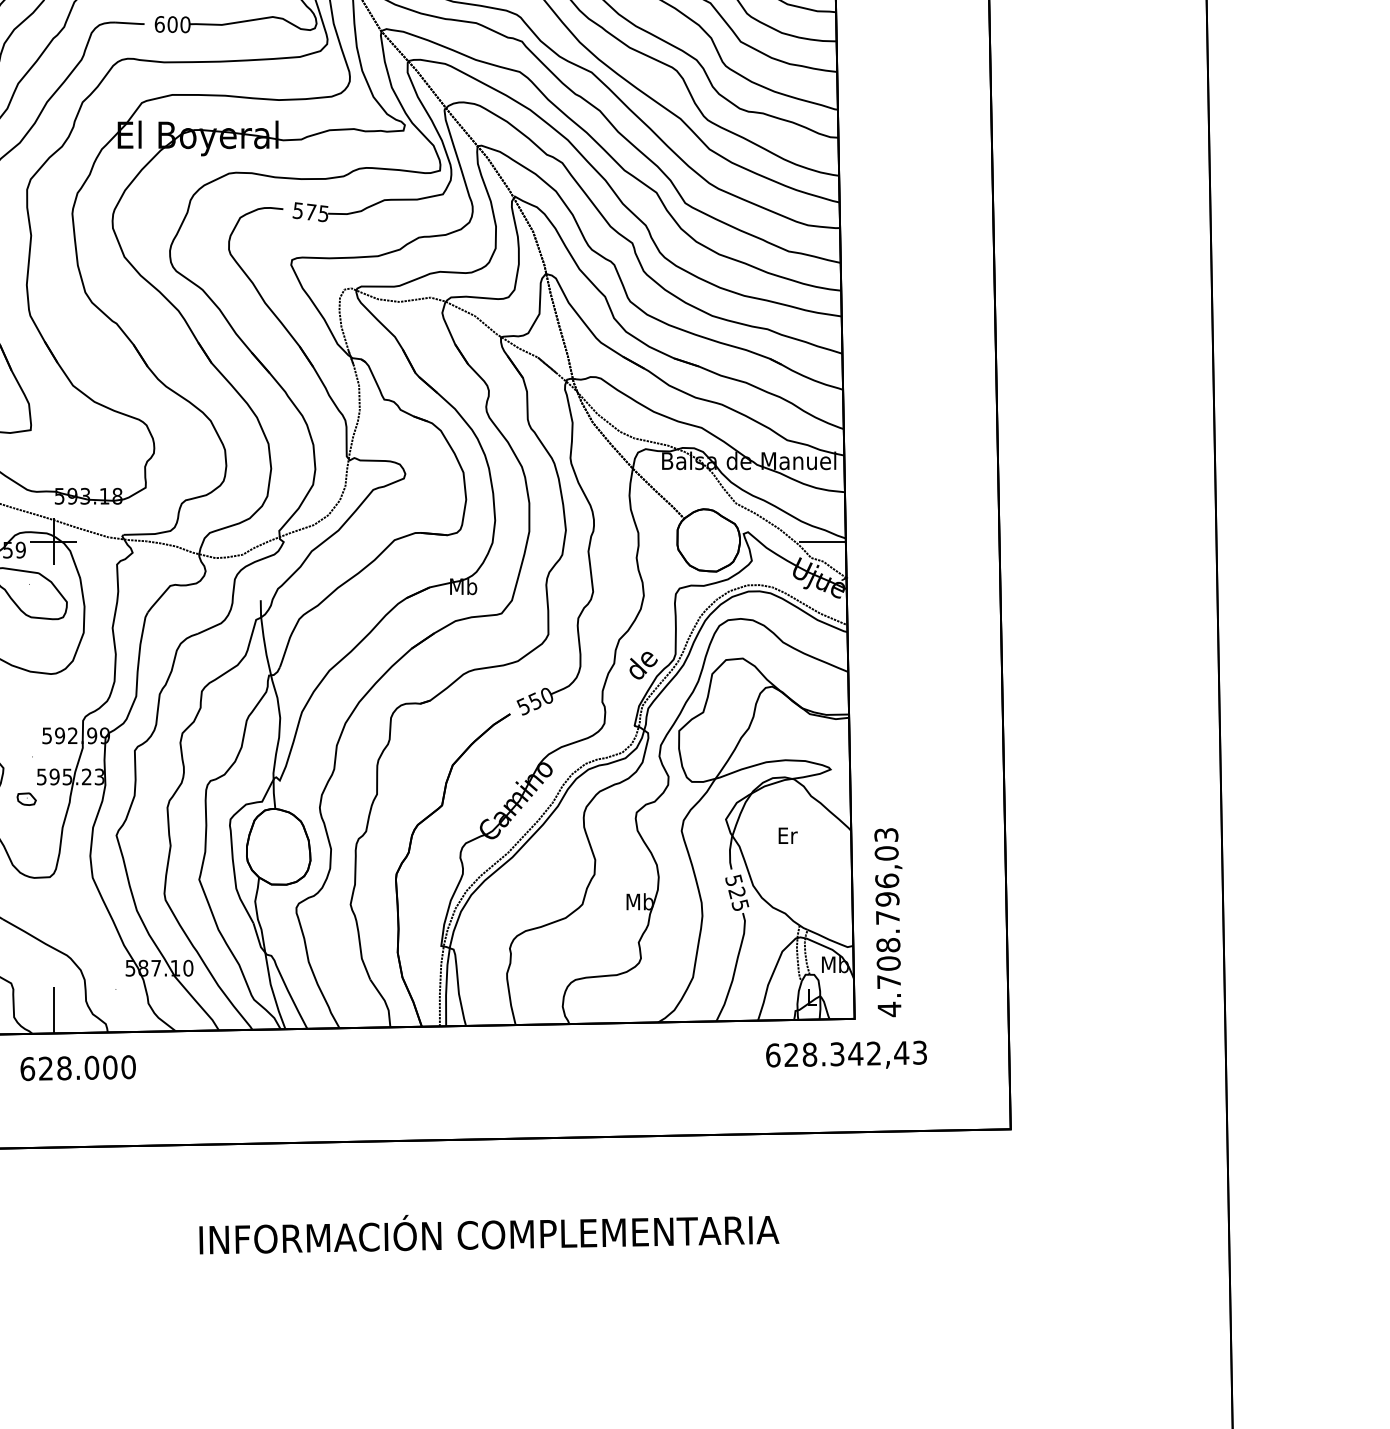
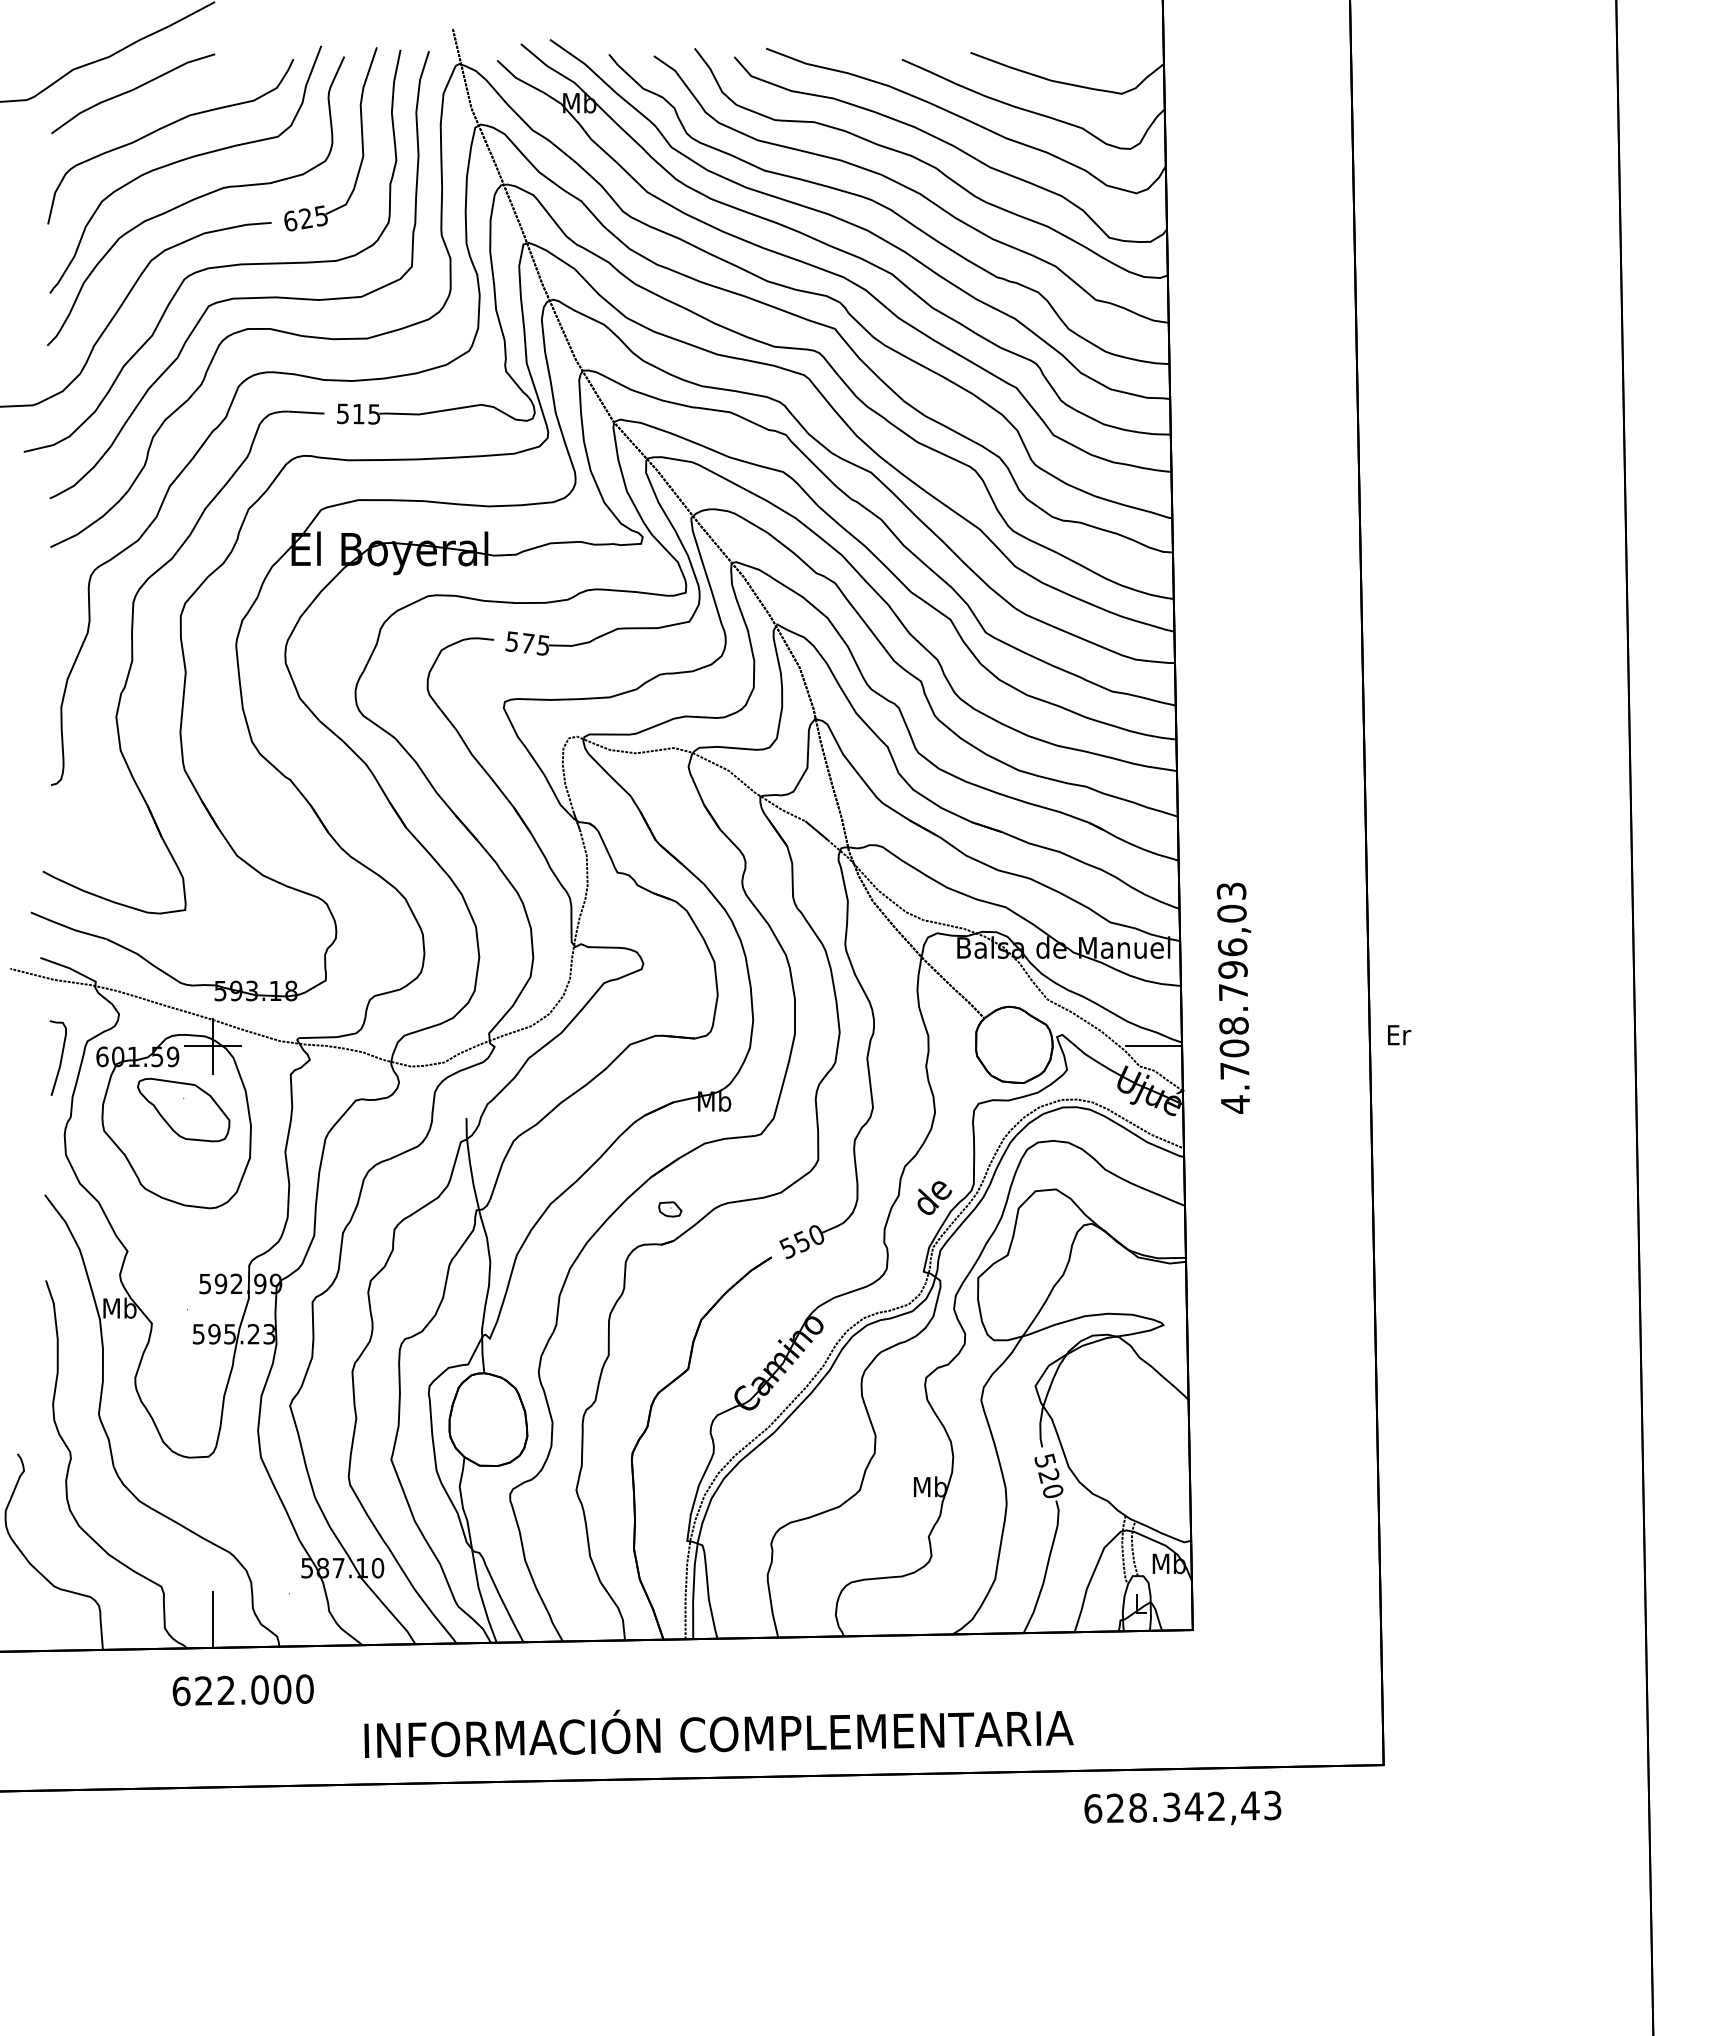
text: (172, 24) -> (358, 413), 600 -> 515
part: (26, 799) -> (670, 1209), moved
text: (788, 836) -> (1399, 1035), moved
text: (739, 905) -> (1052, 1491), 525 -> 520
text: (887, 921) -> (1233, 997), moved
text: (846, 1054) -> (1182, 1807), moved
text: (64, 1068) -> (226, 1690), 628.000 -> 622.000
text: (488, 1234) -> (718, 1733), moved

